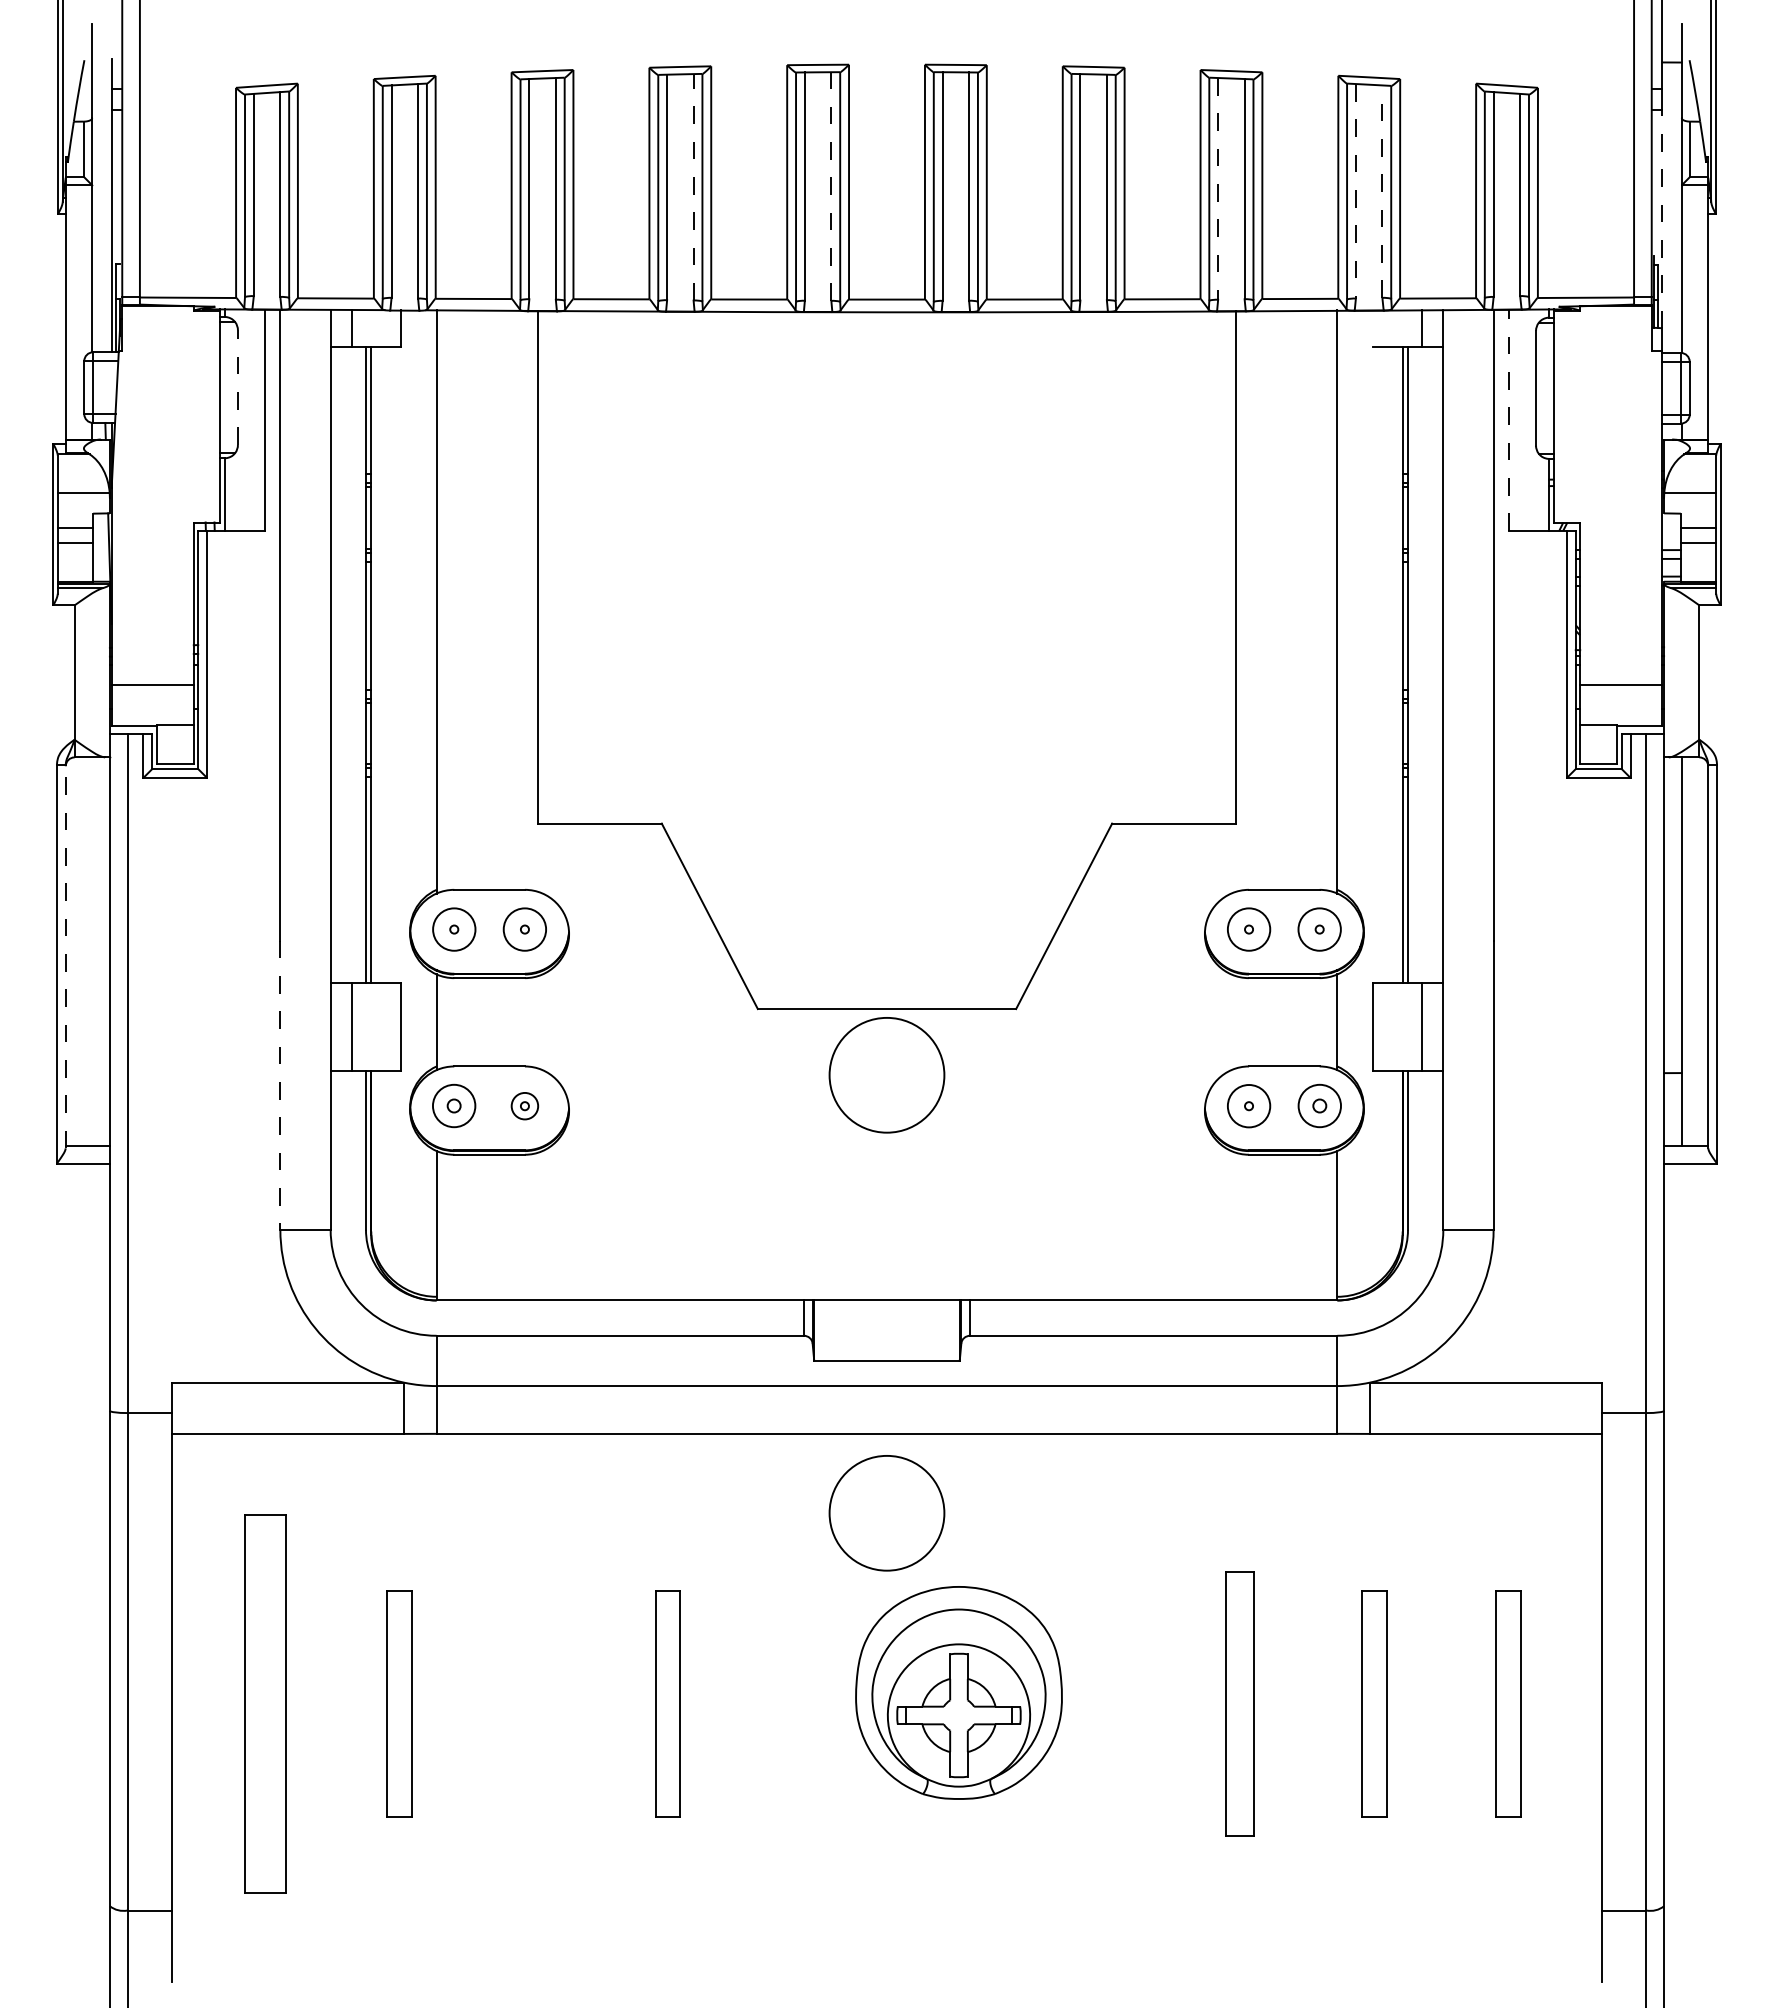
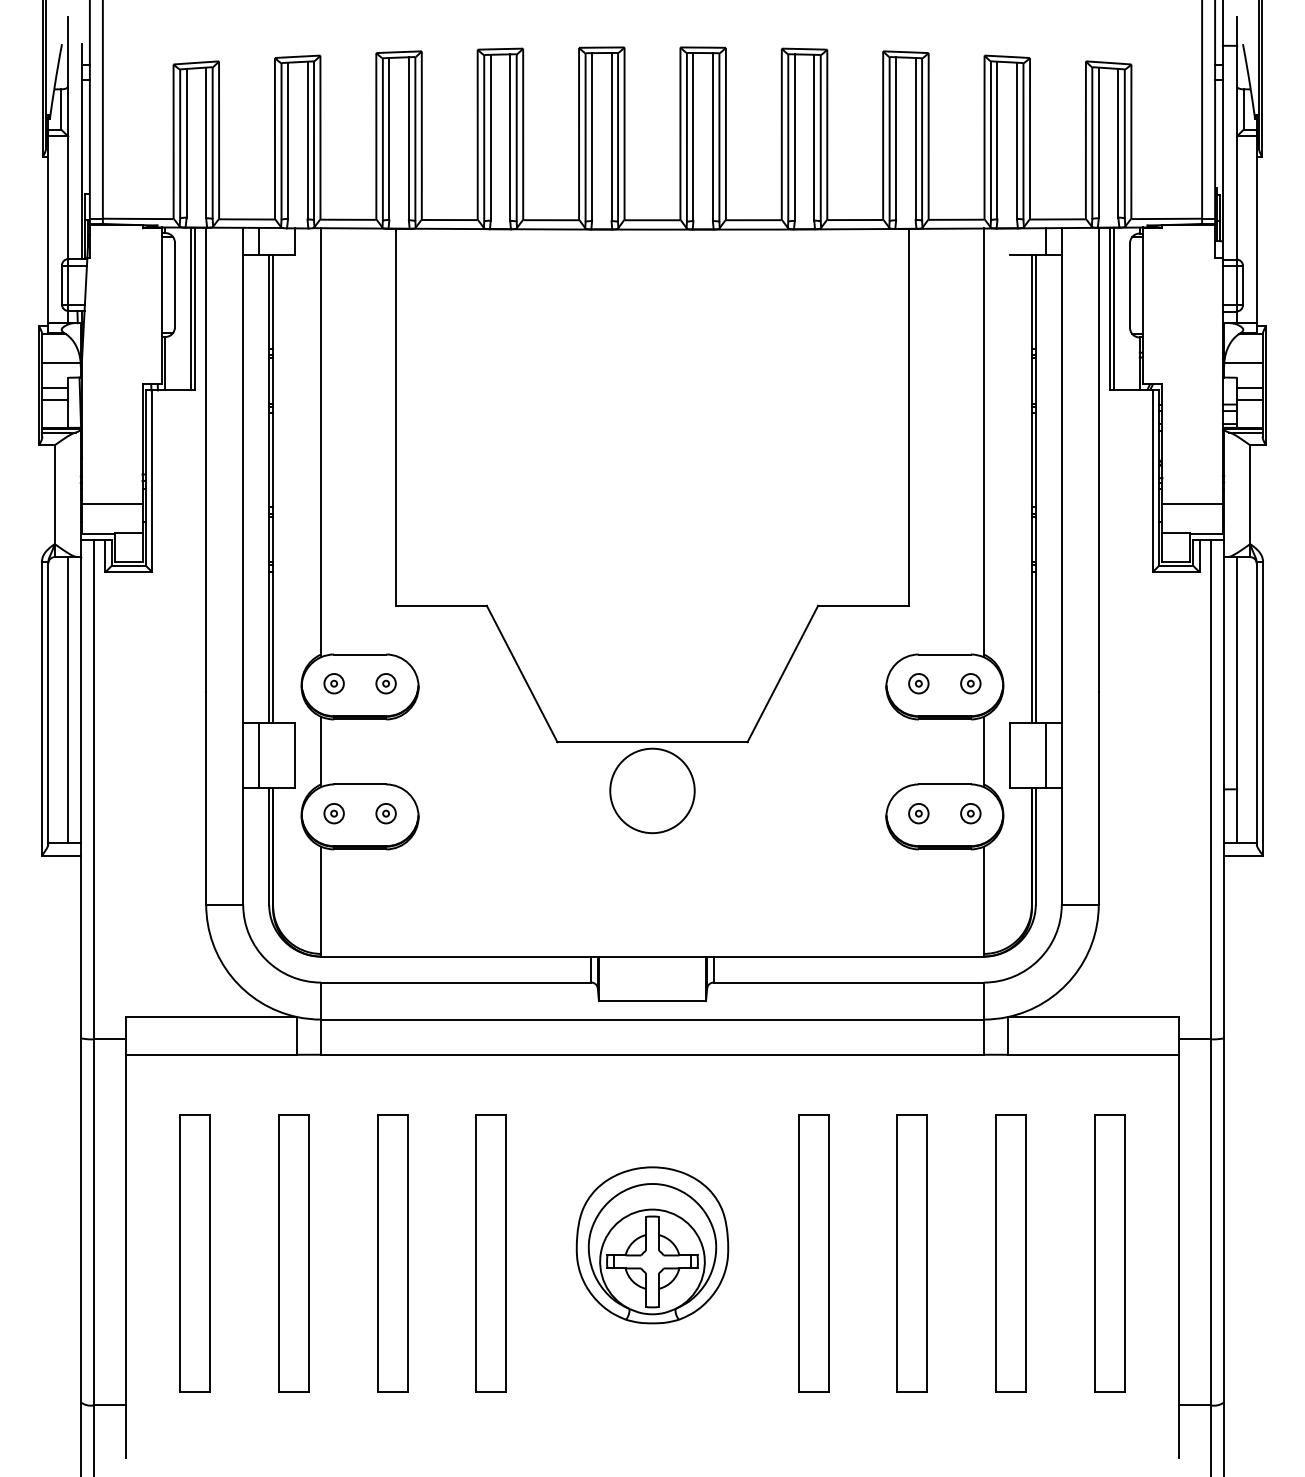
line: (693, 186) -> (510, 137), dashed -> solid
line: (831, 186) -> (611, 137), dashed -> solid
line: (1218, 188) -> (896, 138), dashed -> solid
line: (1355, 191) -> (997, 140), dashed -> solid
line: (1382, 191) -> (1017, 140), dashed -> solid
line: (1662, 218) -> (1223, 160), dashed -> solid
line: (237, 387) -> (174, 284), dashed -> solid
line: (260, 419) -> (191, 308), added
line: (1513, 419) -> (1113, 308), added
line: (1508, 420) -> (1109, 309), dashed -> solid
circle: (454, 929) -> (334, 683), size x0.62
circle: (524, 929) -> (385, 683), size x0.62
circle: (1248, 929) -> (918, 683), size x0.62
circle: (1319, 929) -> (970, 683), size x0.62
line: (92, 951) -> (67, 699), added
line: (65, 956) -> (48, 703), dashed -> solid
line: (280, 1085) -> (206, 798), dashed -> solid
circle: (1248, 1105) -> (918, 813), size x0.62
part: (454, 1106) -> (334, 813), size x0.62
part: (1319, 1106) -> (970, 813), size x0.62
circle: (886, 1513) -> (652, 1113), removed
part: (958, 1692) -> (652, 1245), moved
part: (399, 1703) -> (293, 1253), size x1.67
part: (533, 1703) -> (392, 1253), added
part: (667, 1703) -> (491, 1253), size x1.67
part: (1105, 1703) -> (813, 1253), added
part: (1239, 1703) -> (911, 1253), size x1.43
part: (1374, 1703) -> (1011, 1253), size x1.67
part: (1508, 1703) -> (1109, 1253), size x1.67

